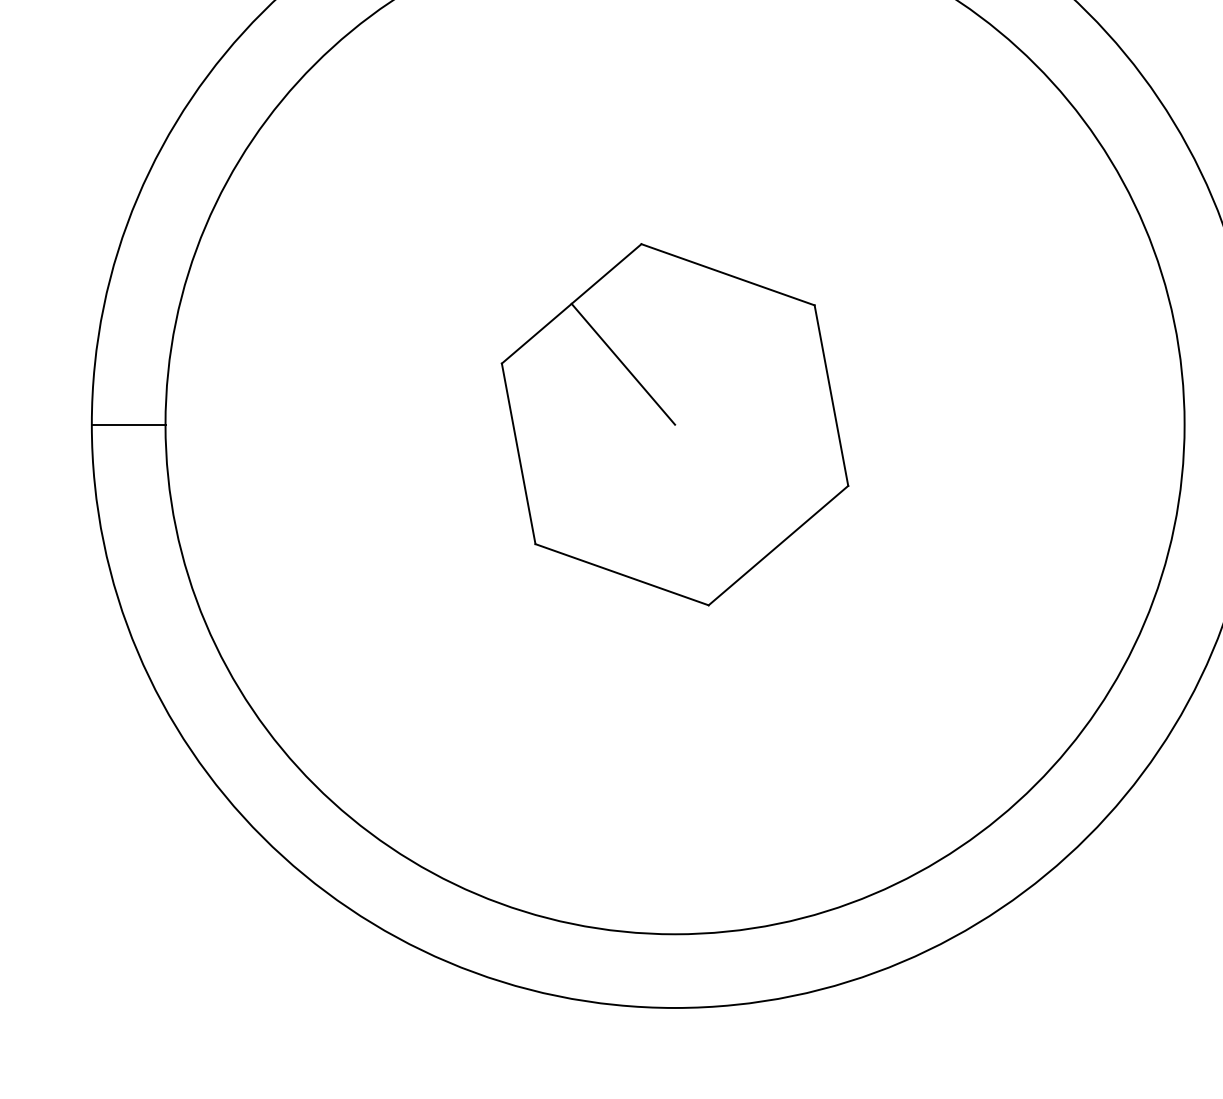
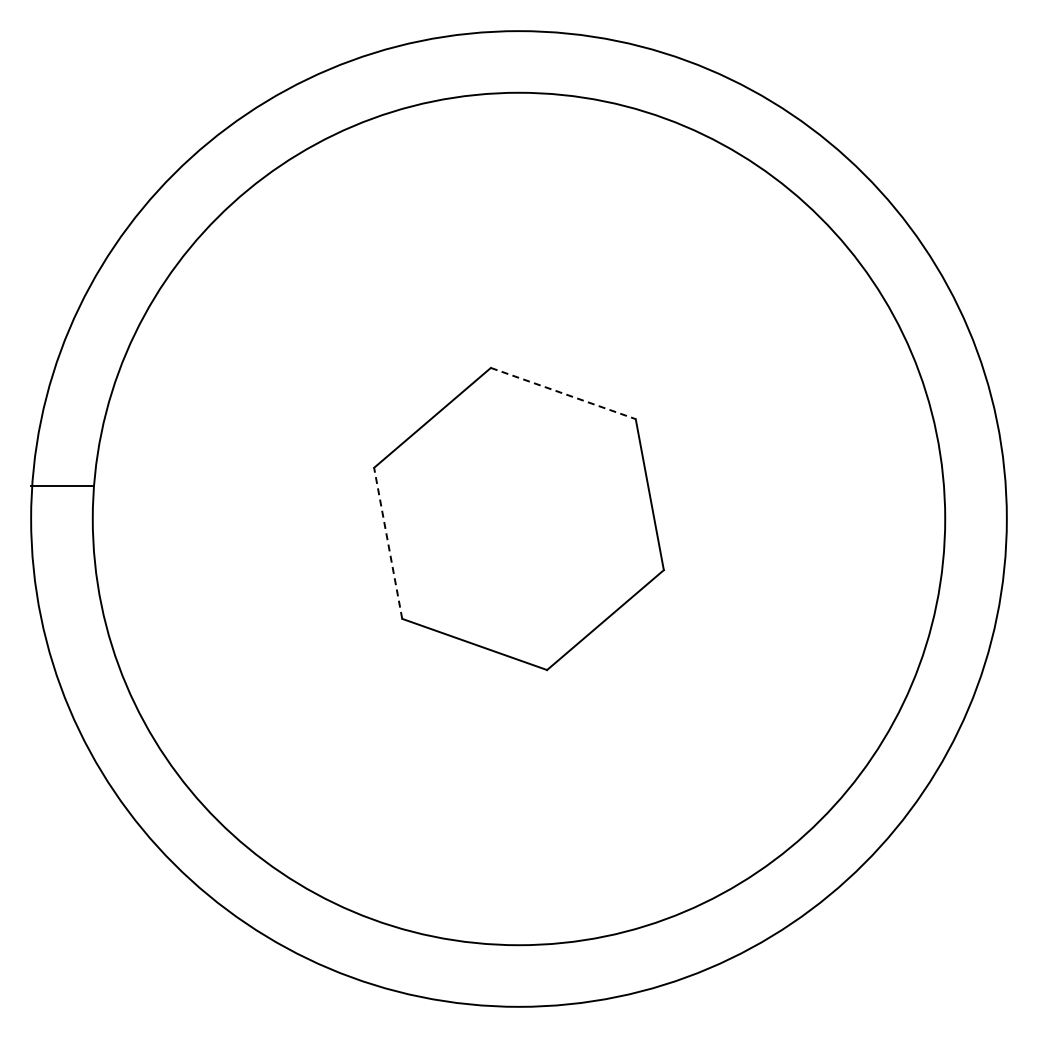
line: (728, 274) -> (563, 393), solid -> dashed
line: (623, 363) -> (475, 467), removed
line: (128, 424) -> (61, 485), moved
line: (519, 454) -> (388, 543), solid -> dashed

